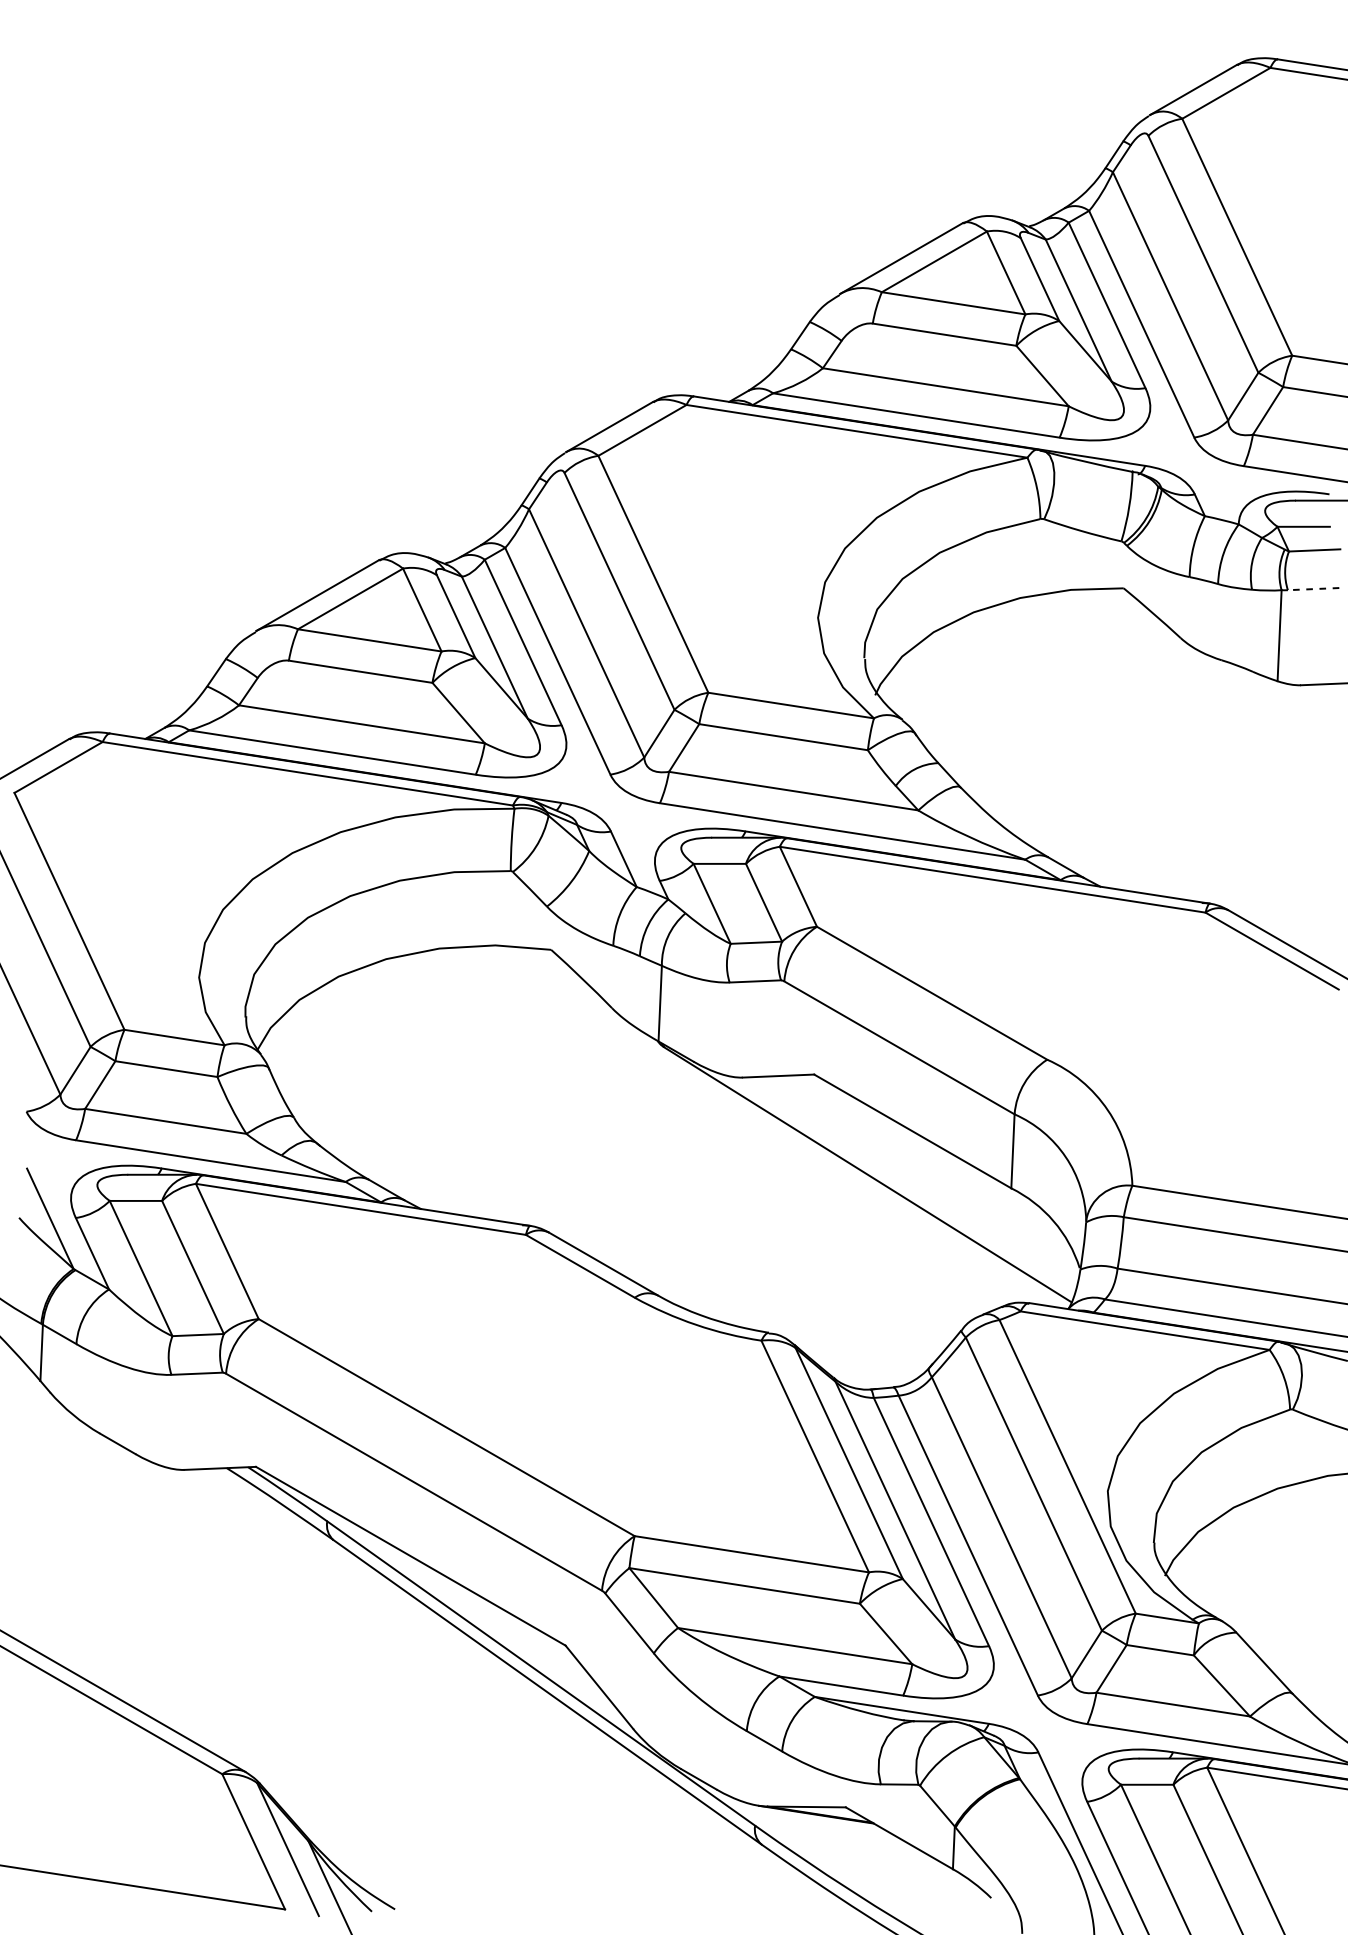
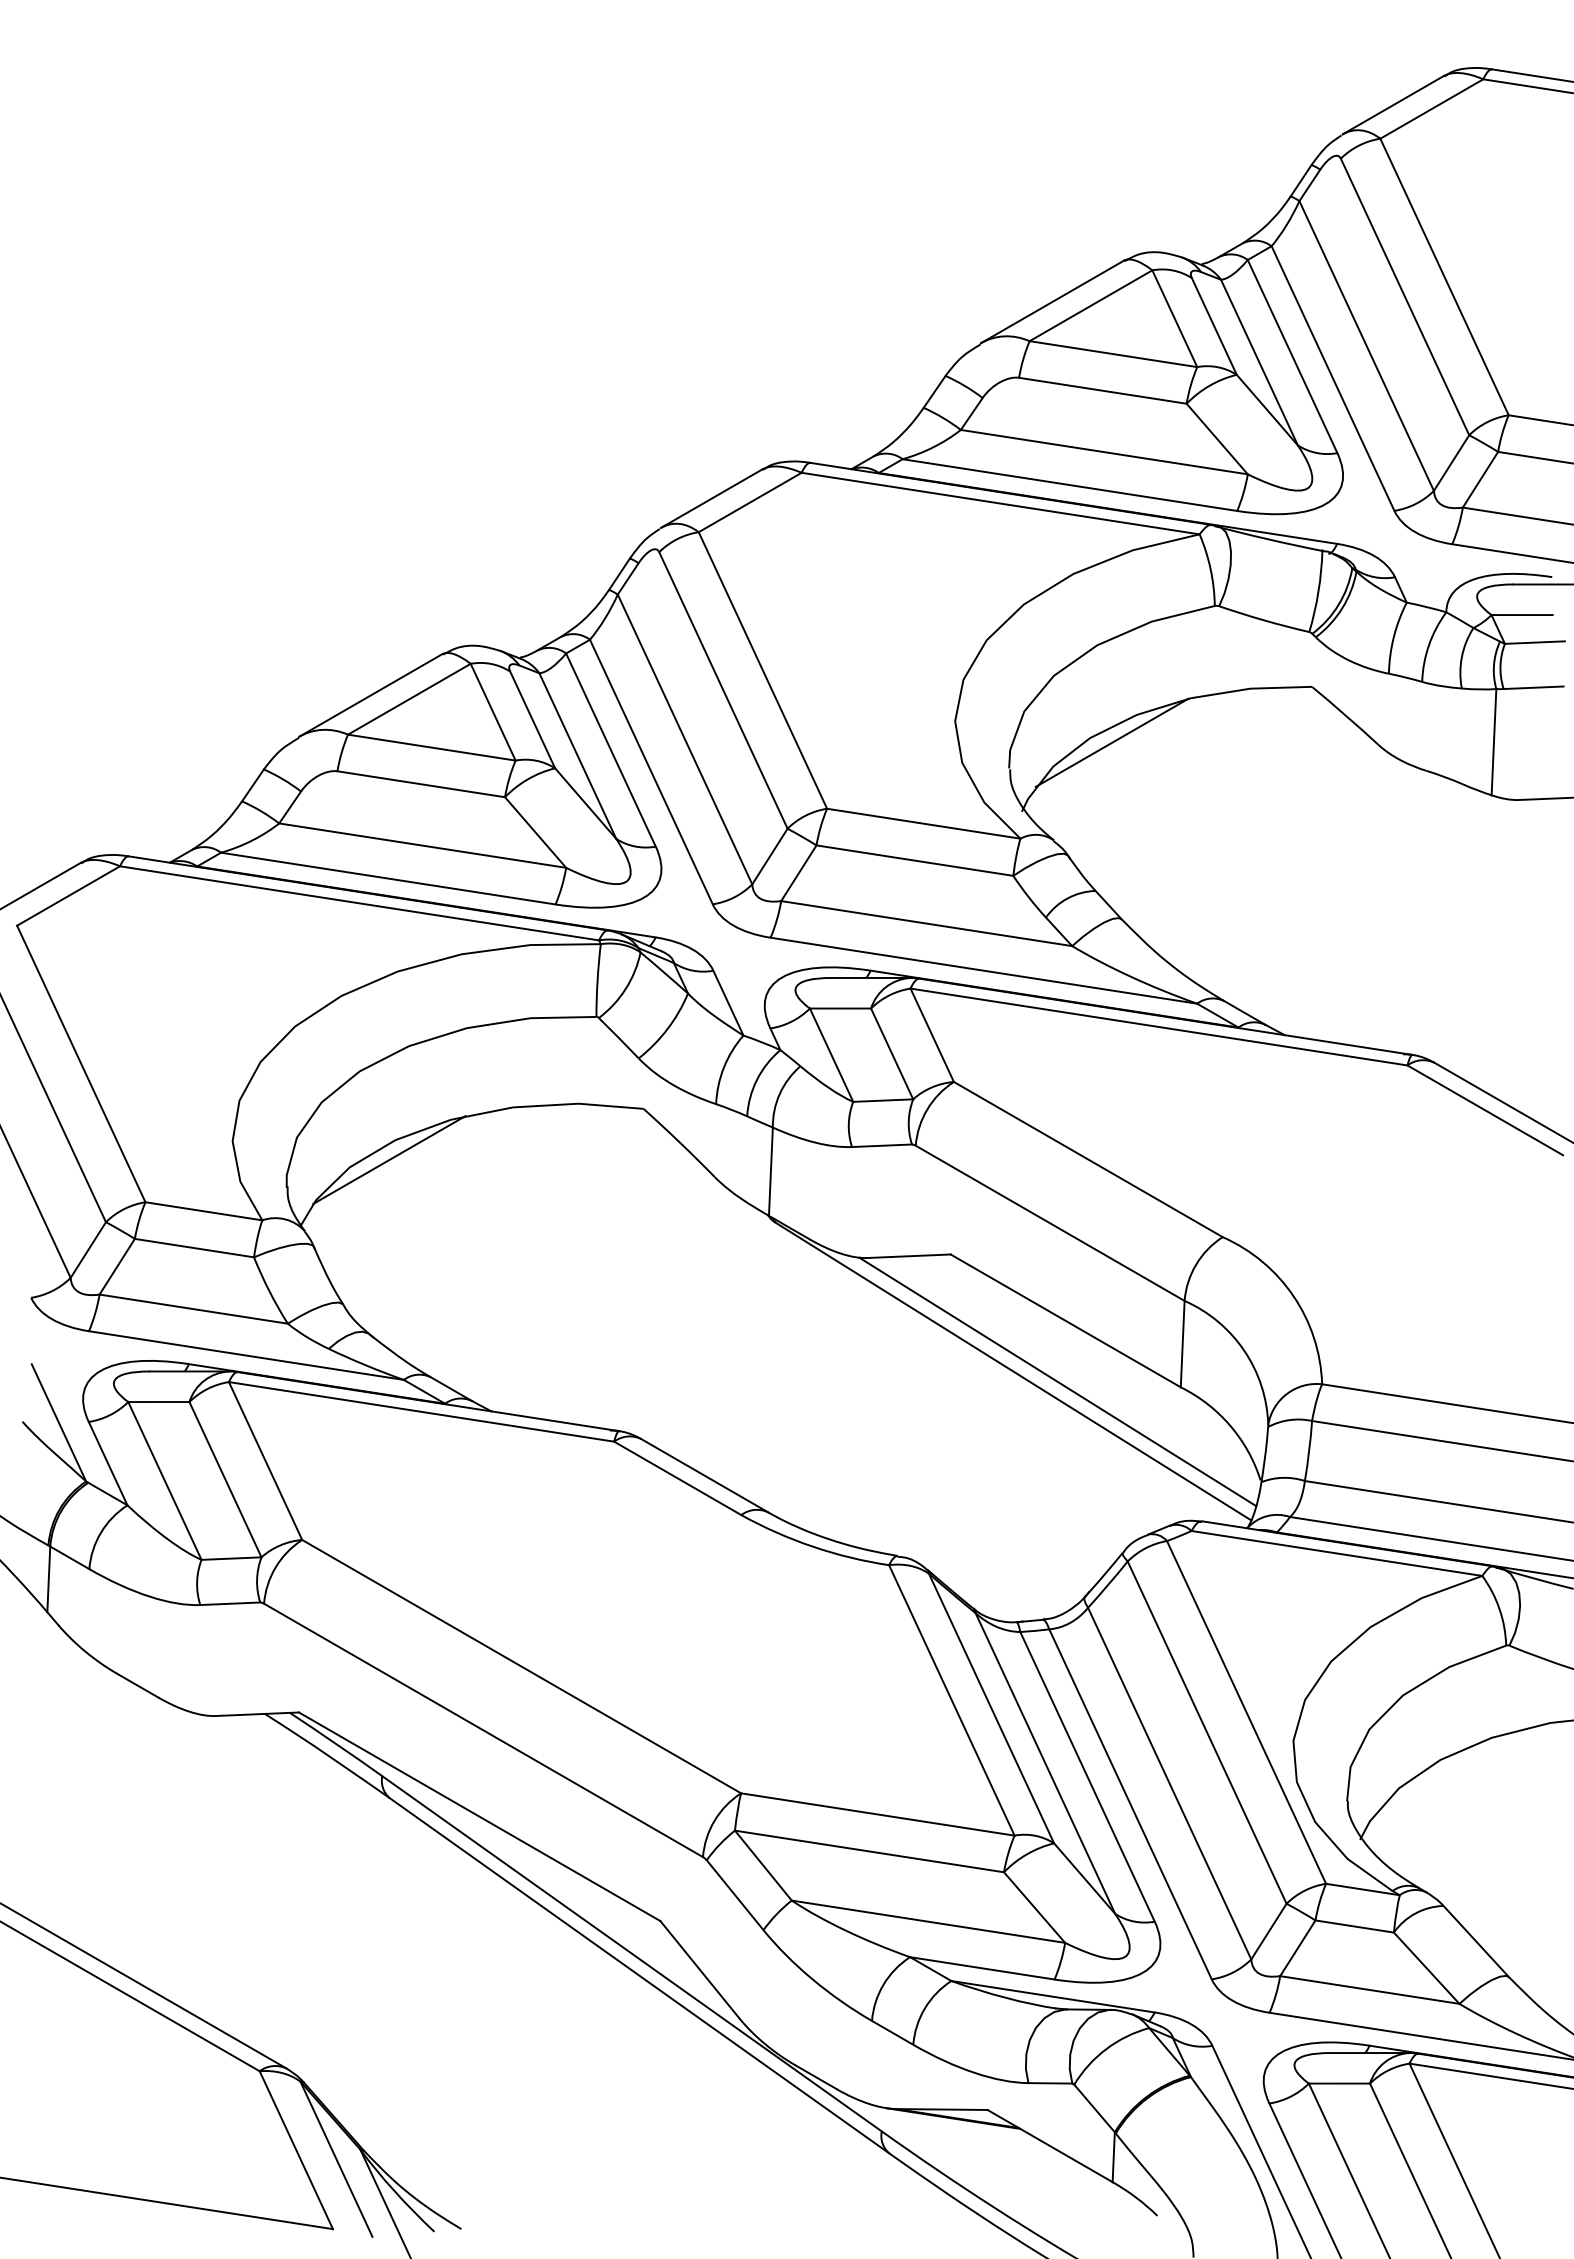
line: (1313, 588) -> (1533, 687), dashed -> solid
line: (951, 635) -> (1111, 742), added
line: (333, 993) -> (389, 1159), added
line: (905, 1183) -> (1057, 1381), added

